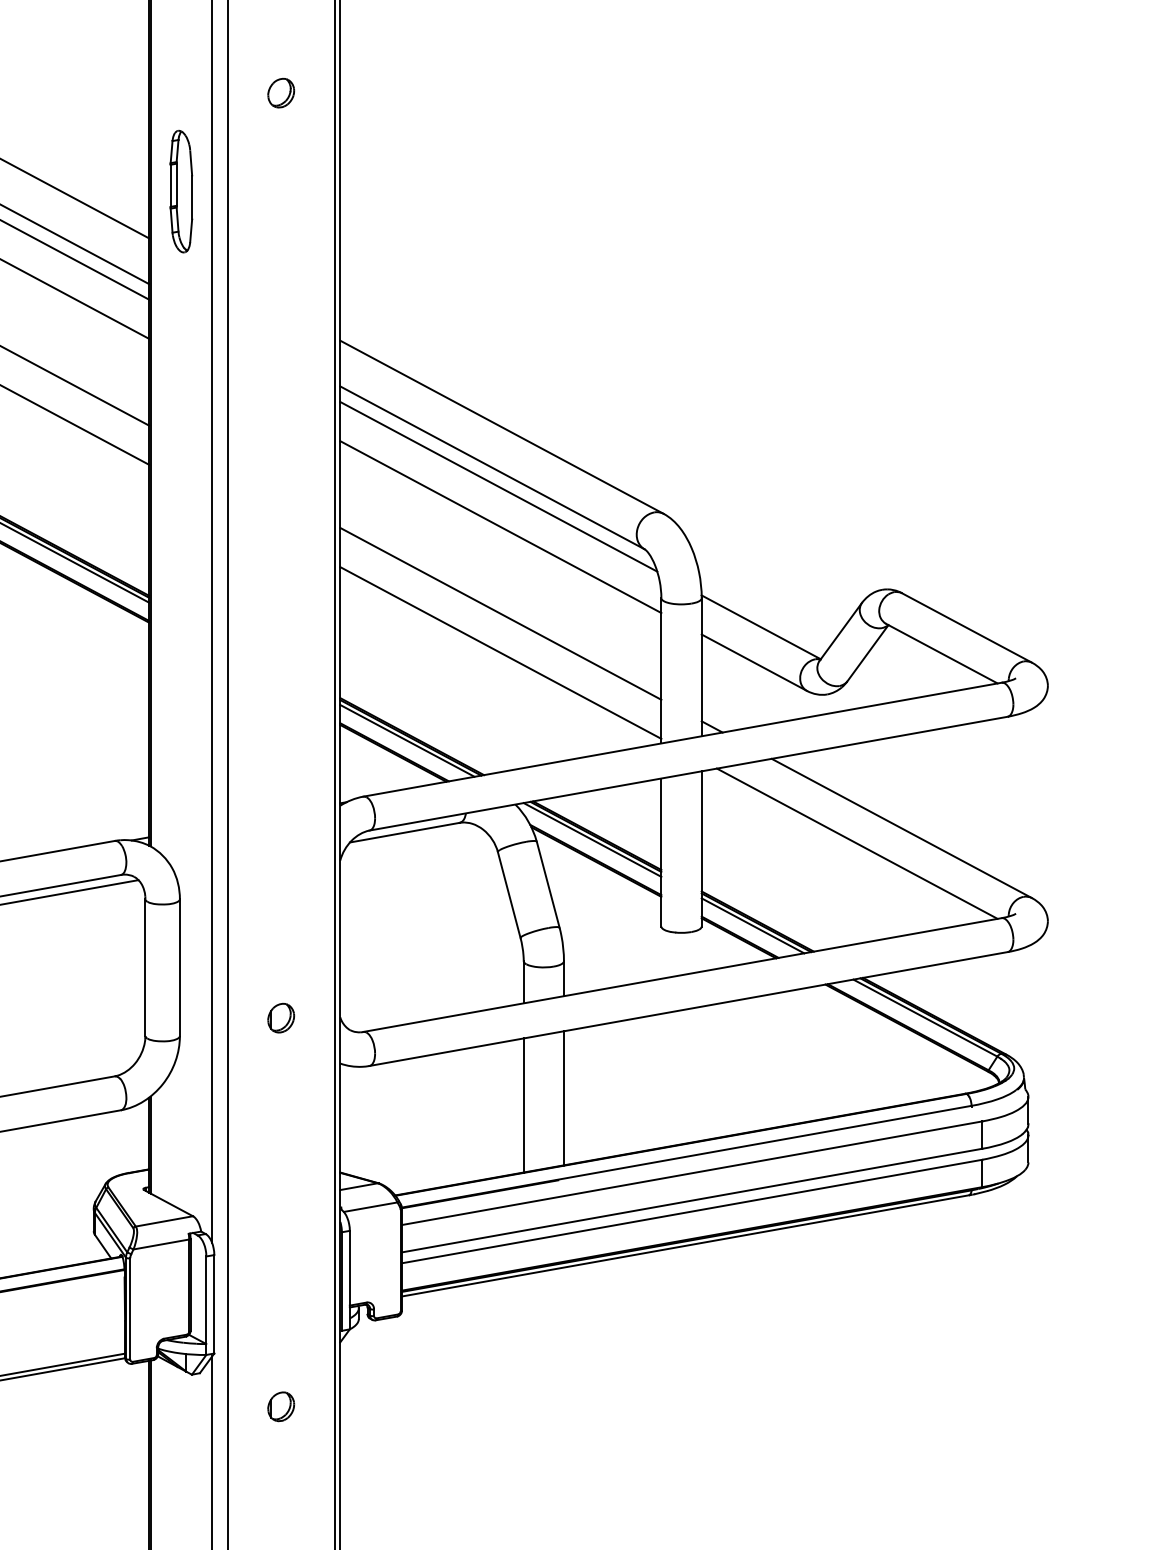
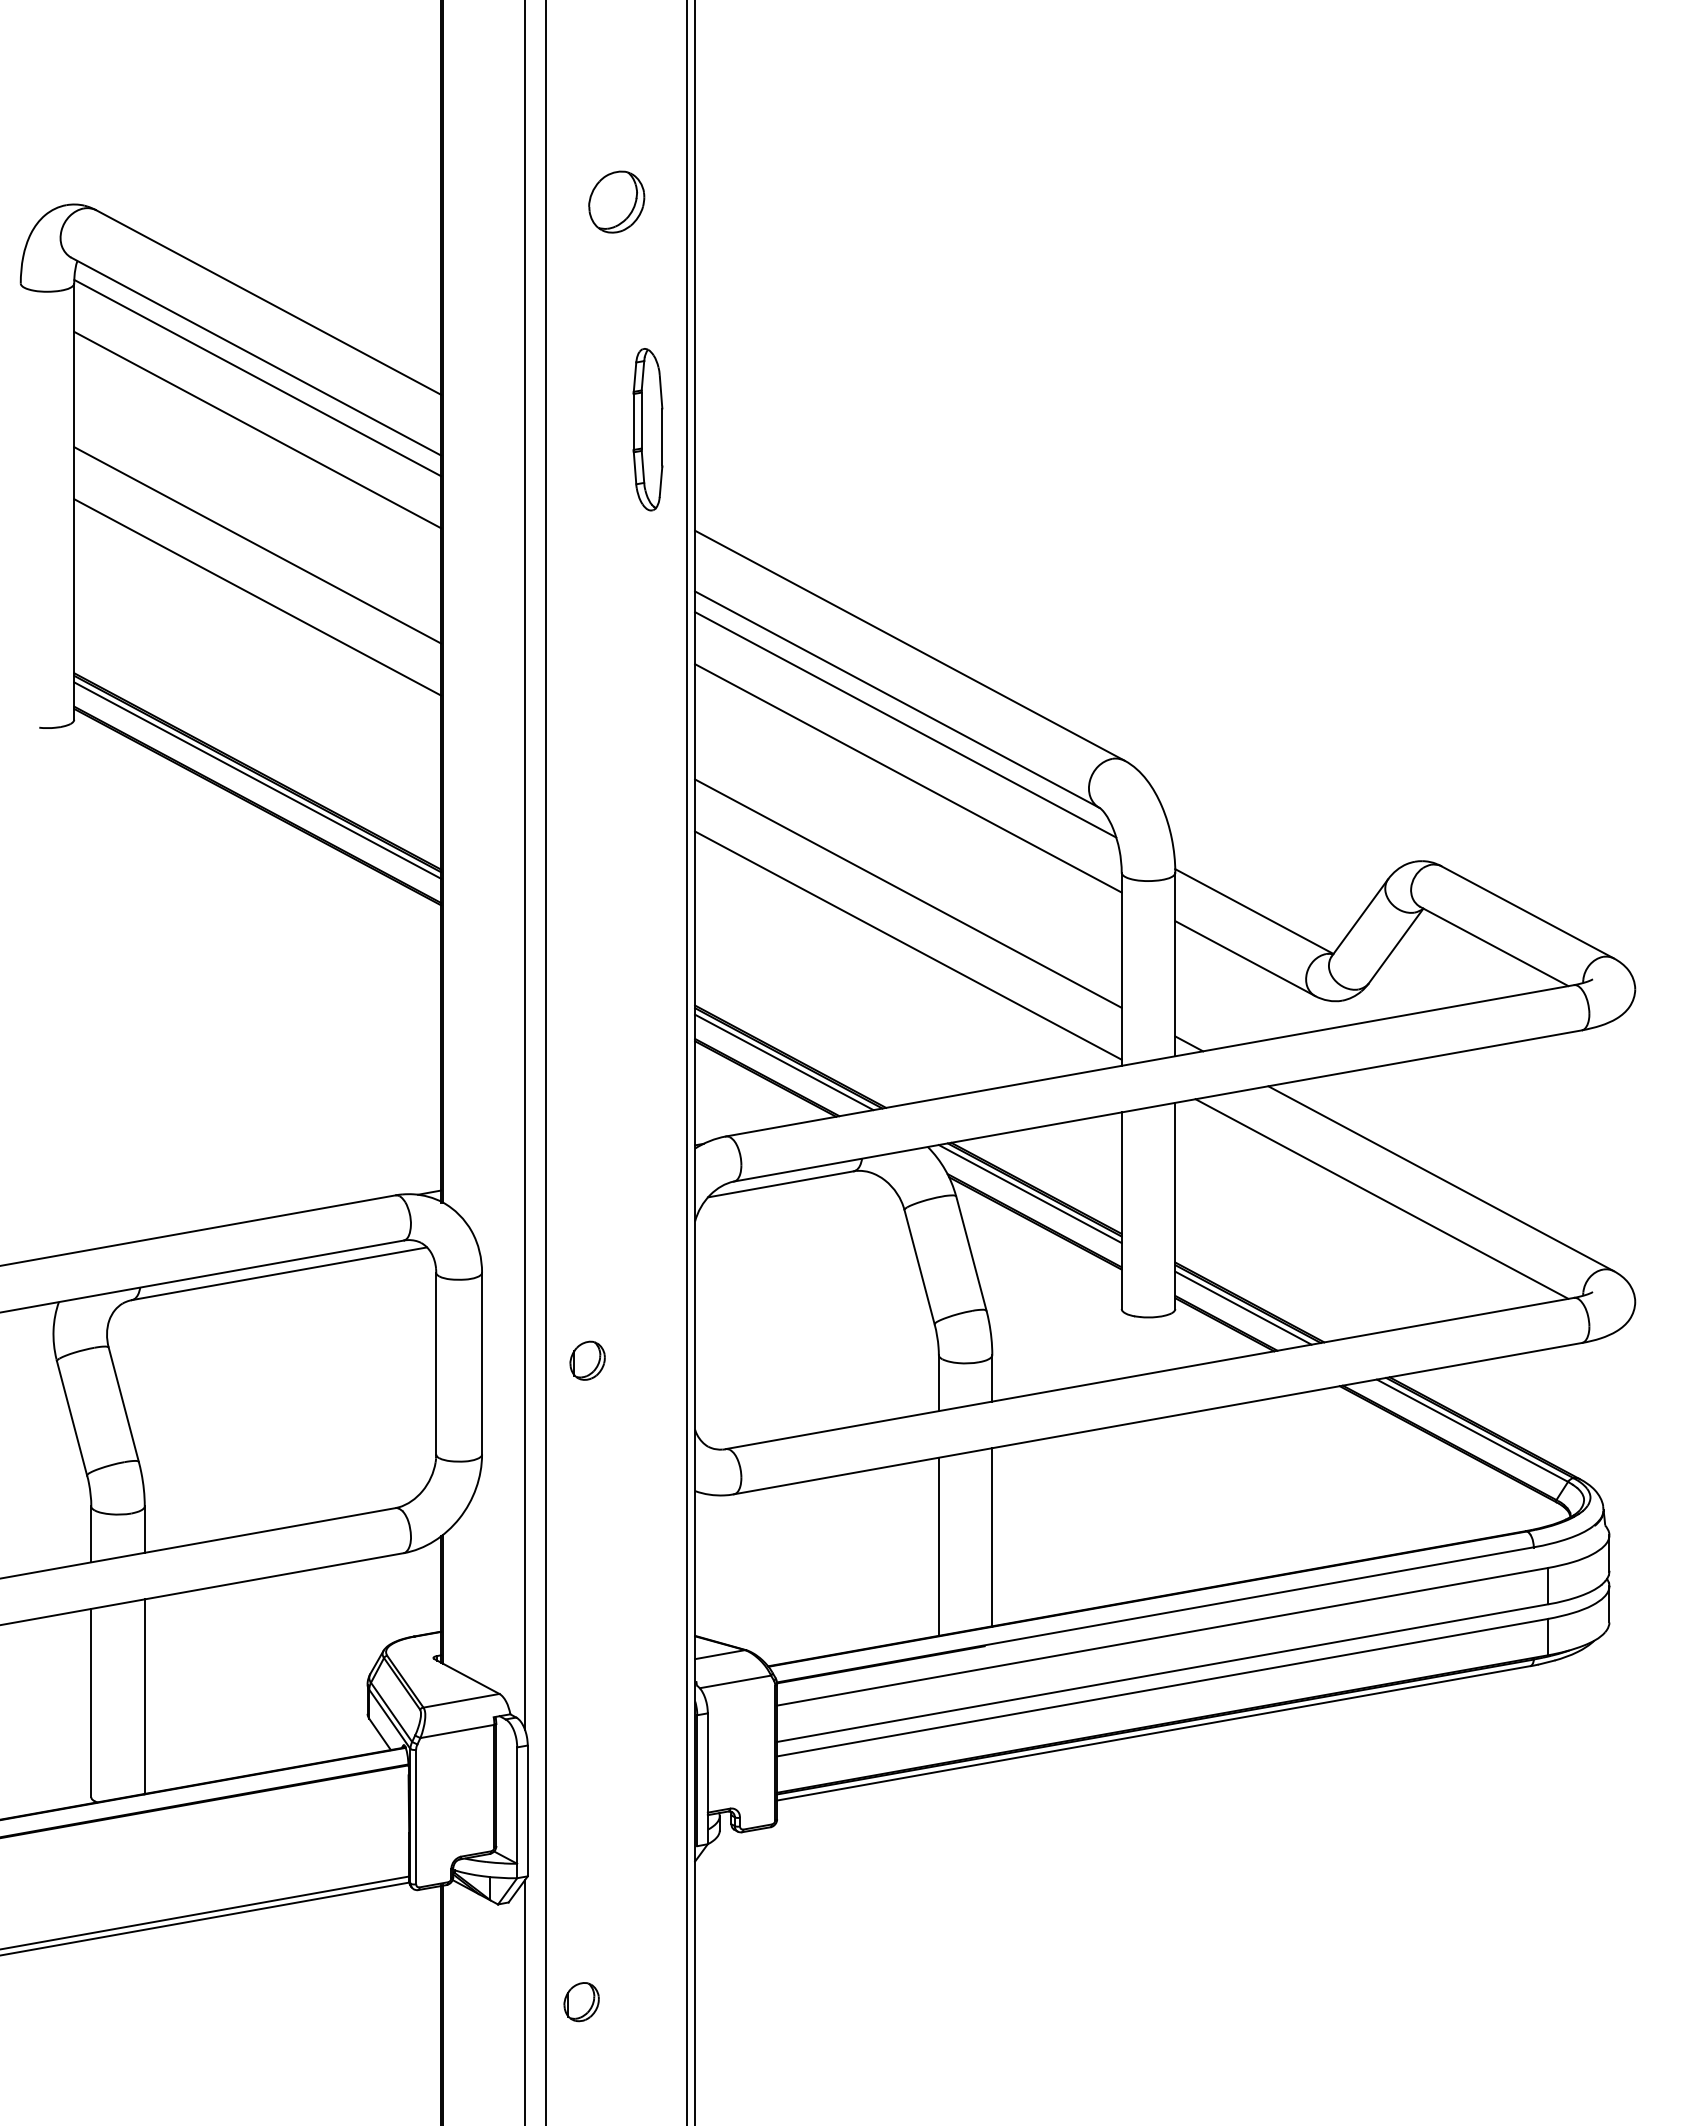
part: (281, 92) -> (616, 201), size x1.6
part: (180, 191) -> (647, 429), moved
part: (281, 1017) -> (587, 1360), moved
part: (281, 1407) -> (581, 2002), moved

